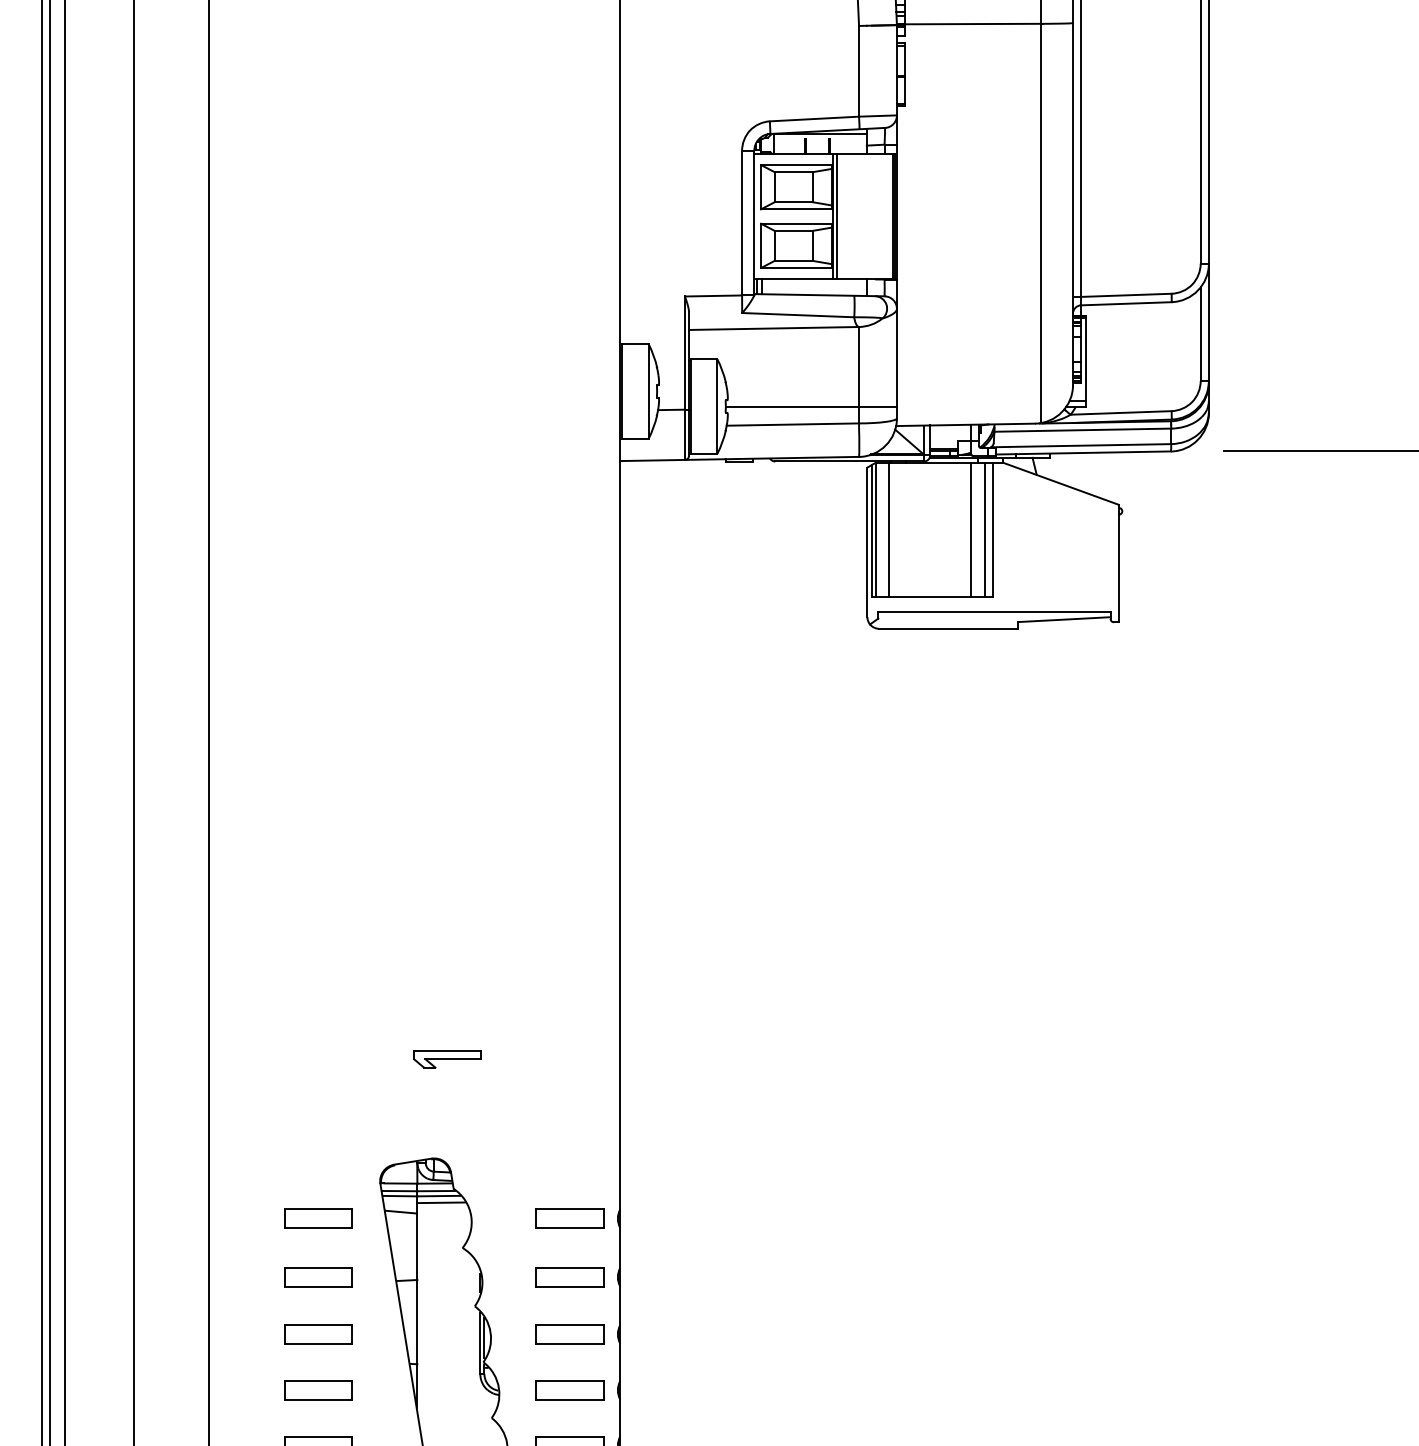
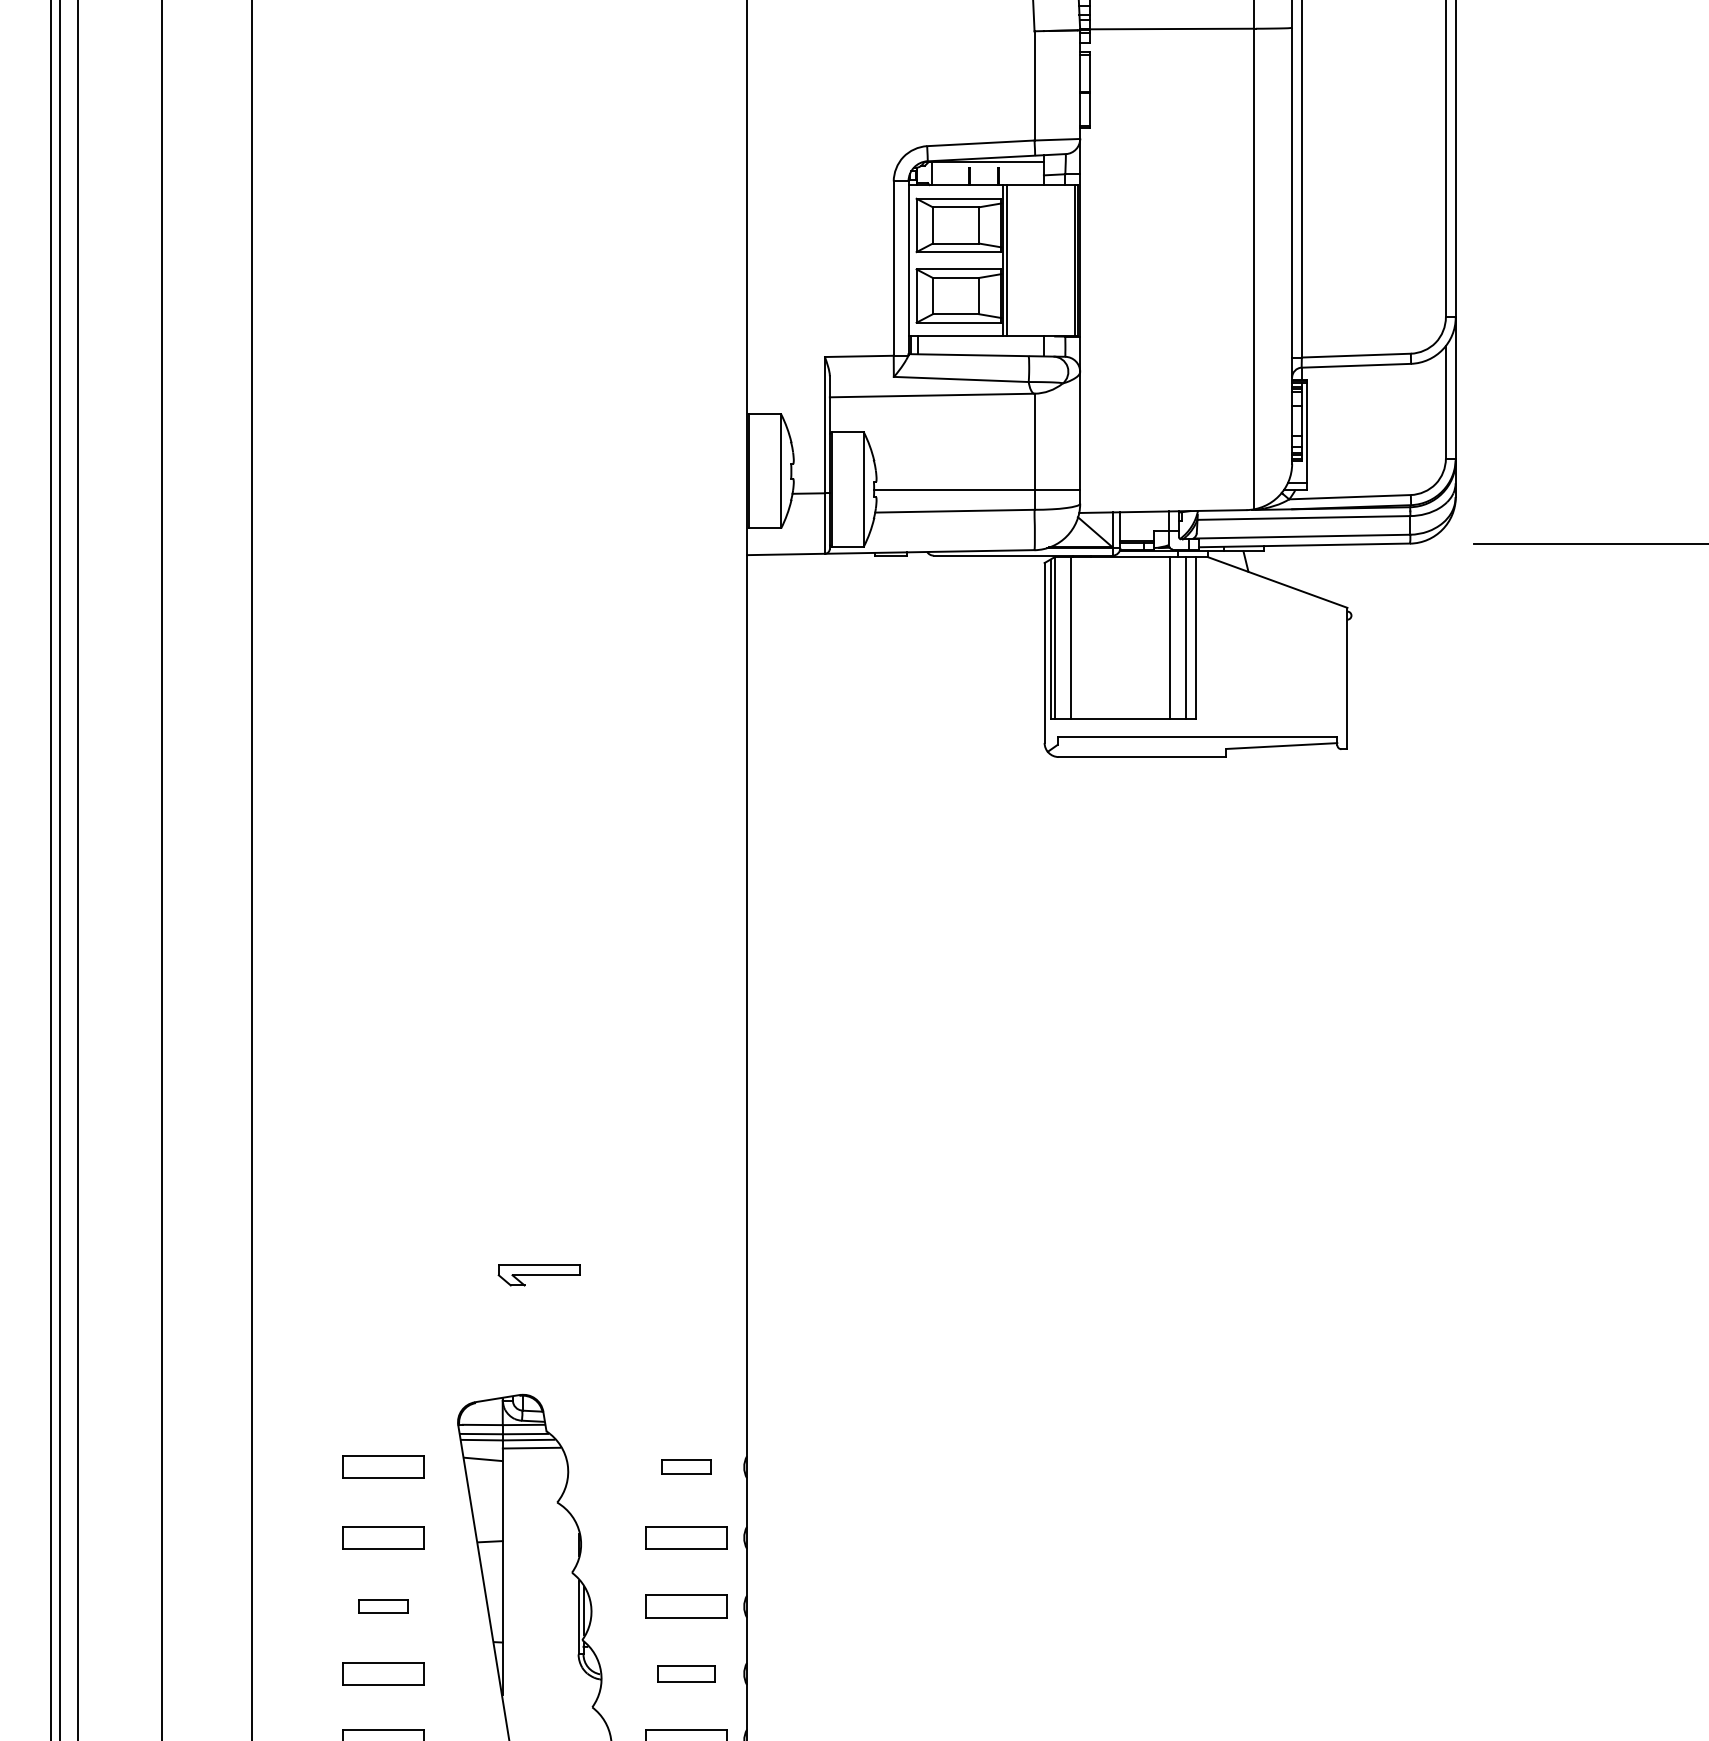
part: (569, 1218) -> (686, 1466), size x0.6
part: (318, 1334) -> (383, 1606), size x0.6
part: (569, 1389) -> (686, 1673), size x0.7

